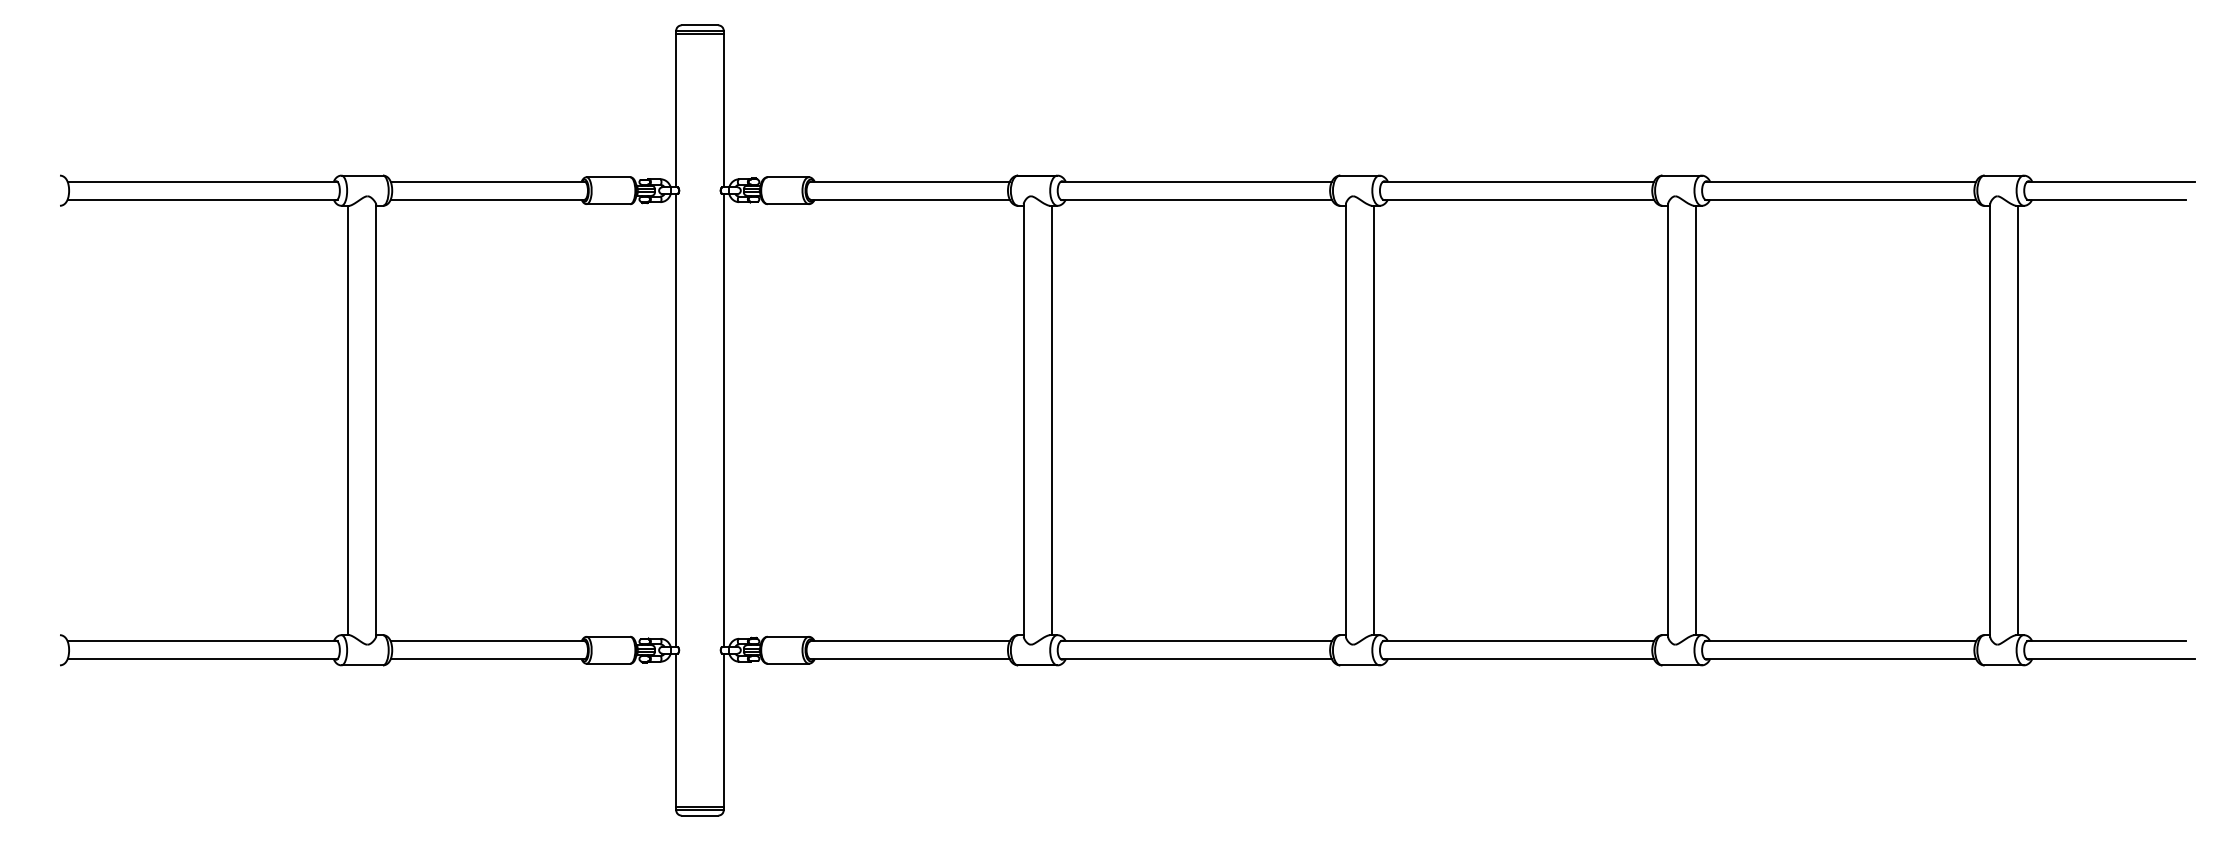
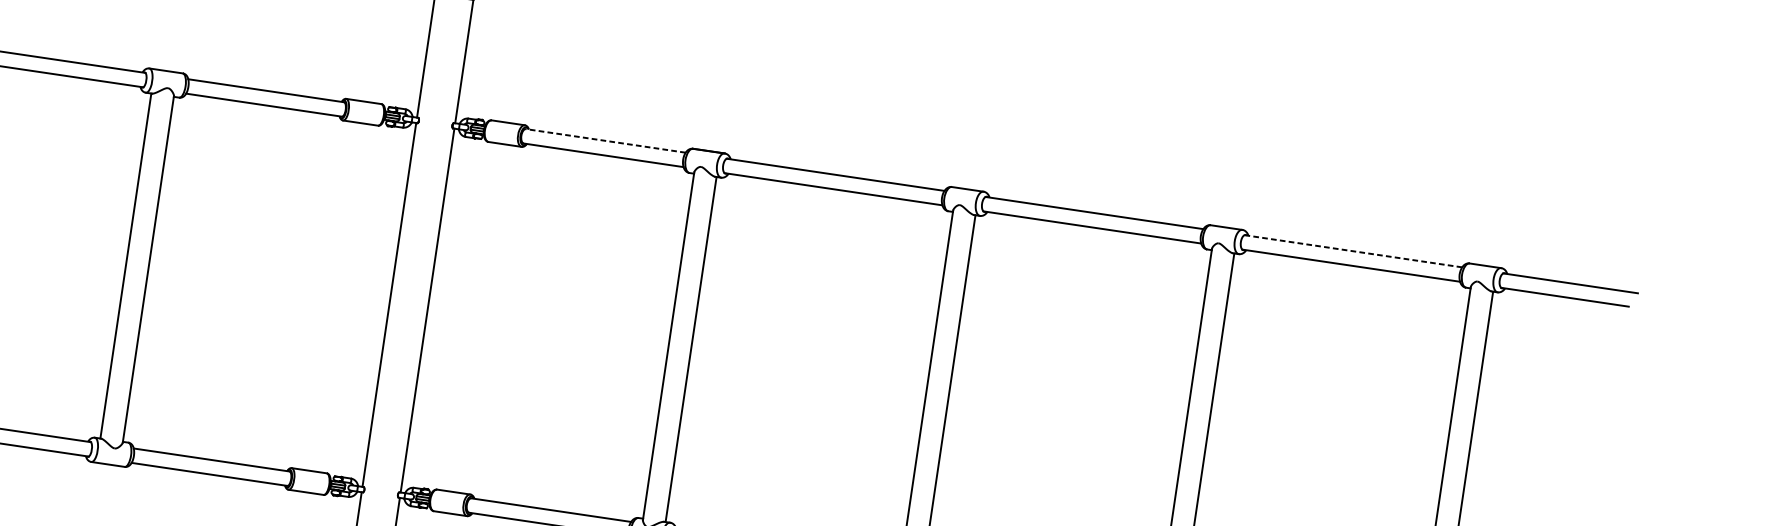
line: (909, 181) -> (605, 140), solid -> dashed
line: (1840, 181) -> (1353, 251), solid -> dashed

